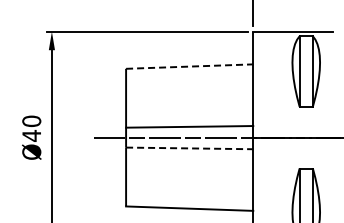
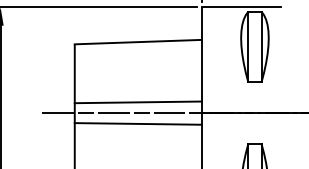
line: (189, 66) -> (138, 42), dashed -> solid
line: (189, 148) -> (138, 124), dashed -> solid

